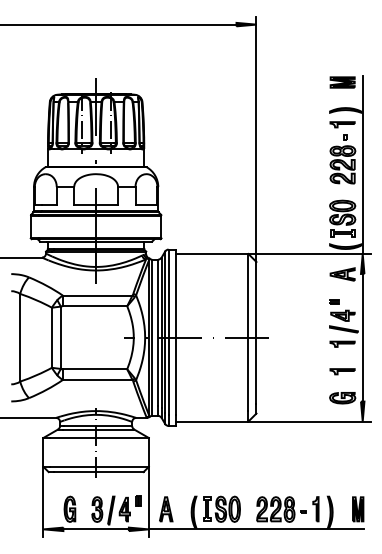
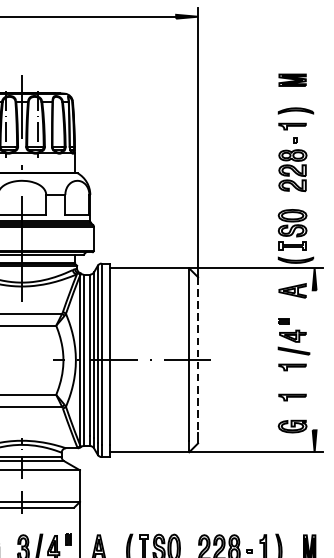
line: (362, 165) -> (314, 171), removed
line: (256, 333) -> (198, 355), solid -> dashed
line: (362, 337) -> (314, 360), removed

